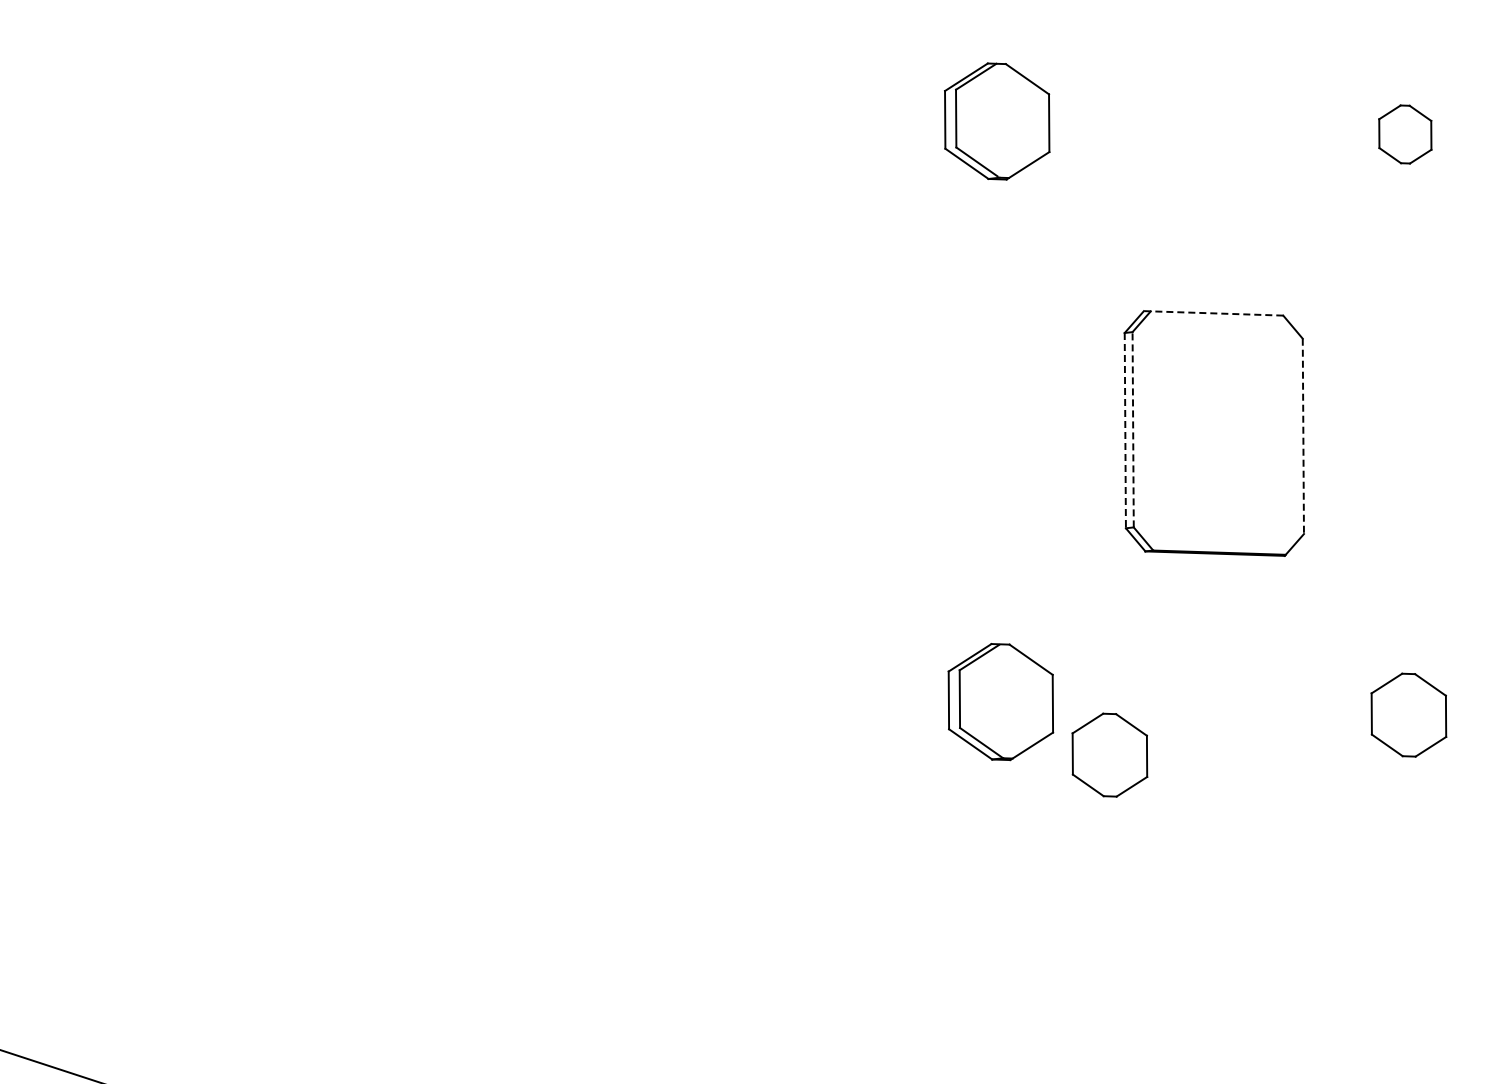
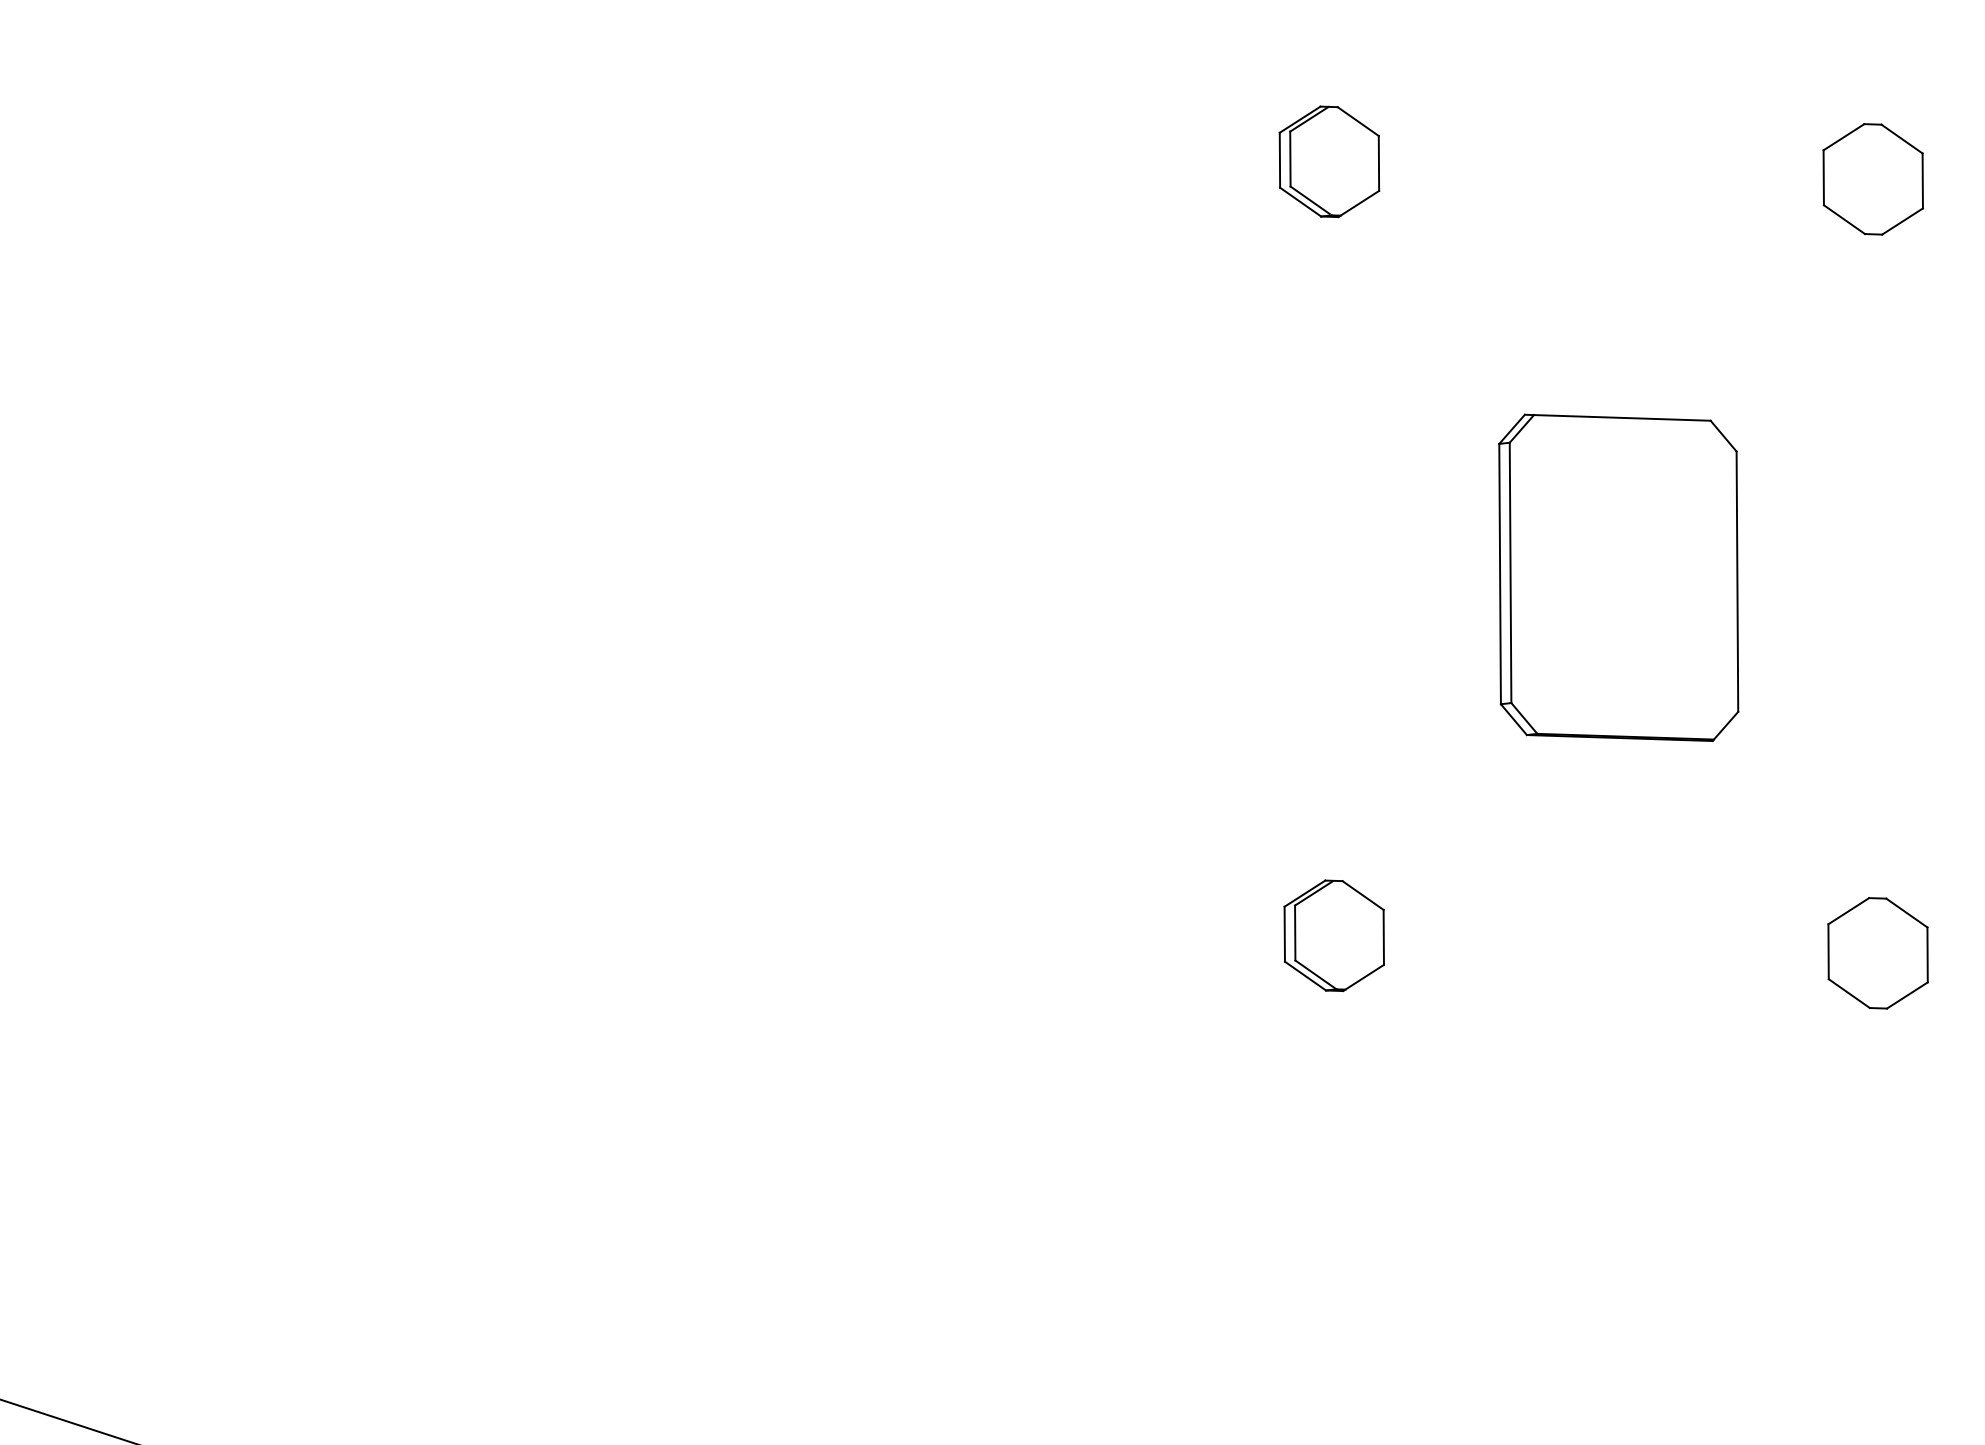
part: (997, 120) -> (1329, 160), size x0.71
part: (1405, 134) -> (1873, 179), size x1.43
line: (1213, 313) -> (1617, 417), dashed -> solid
line: (1133, 429) -> (1510, 572), dashed -> solid
line: (1125, 430) -> (1500, 573), dashed -> solid
line: (1303, 436) -> (1737, 581), dashed -> solid
part: (1000, 701) -> (1333, 935), size x0.71
part: (1109, 754) -> (1479, 1005), removed

